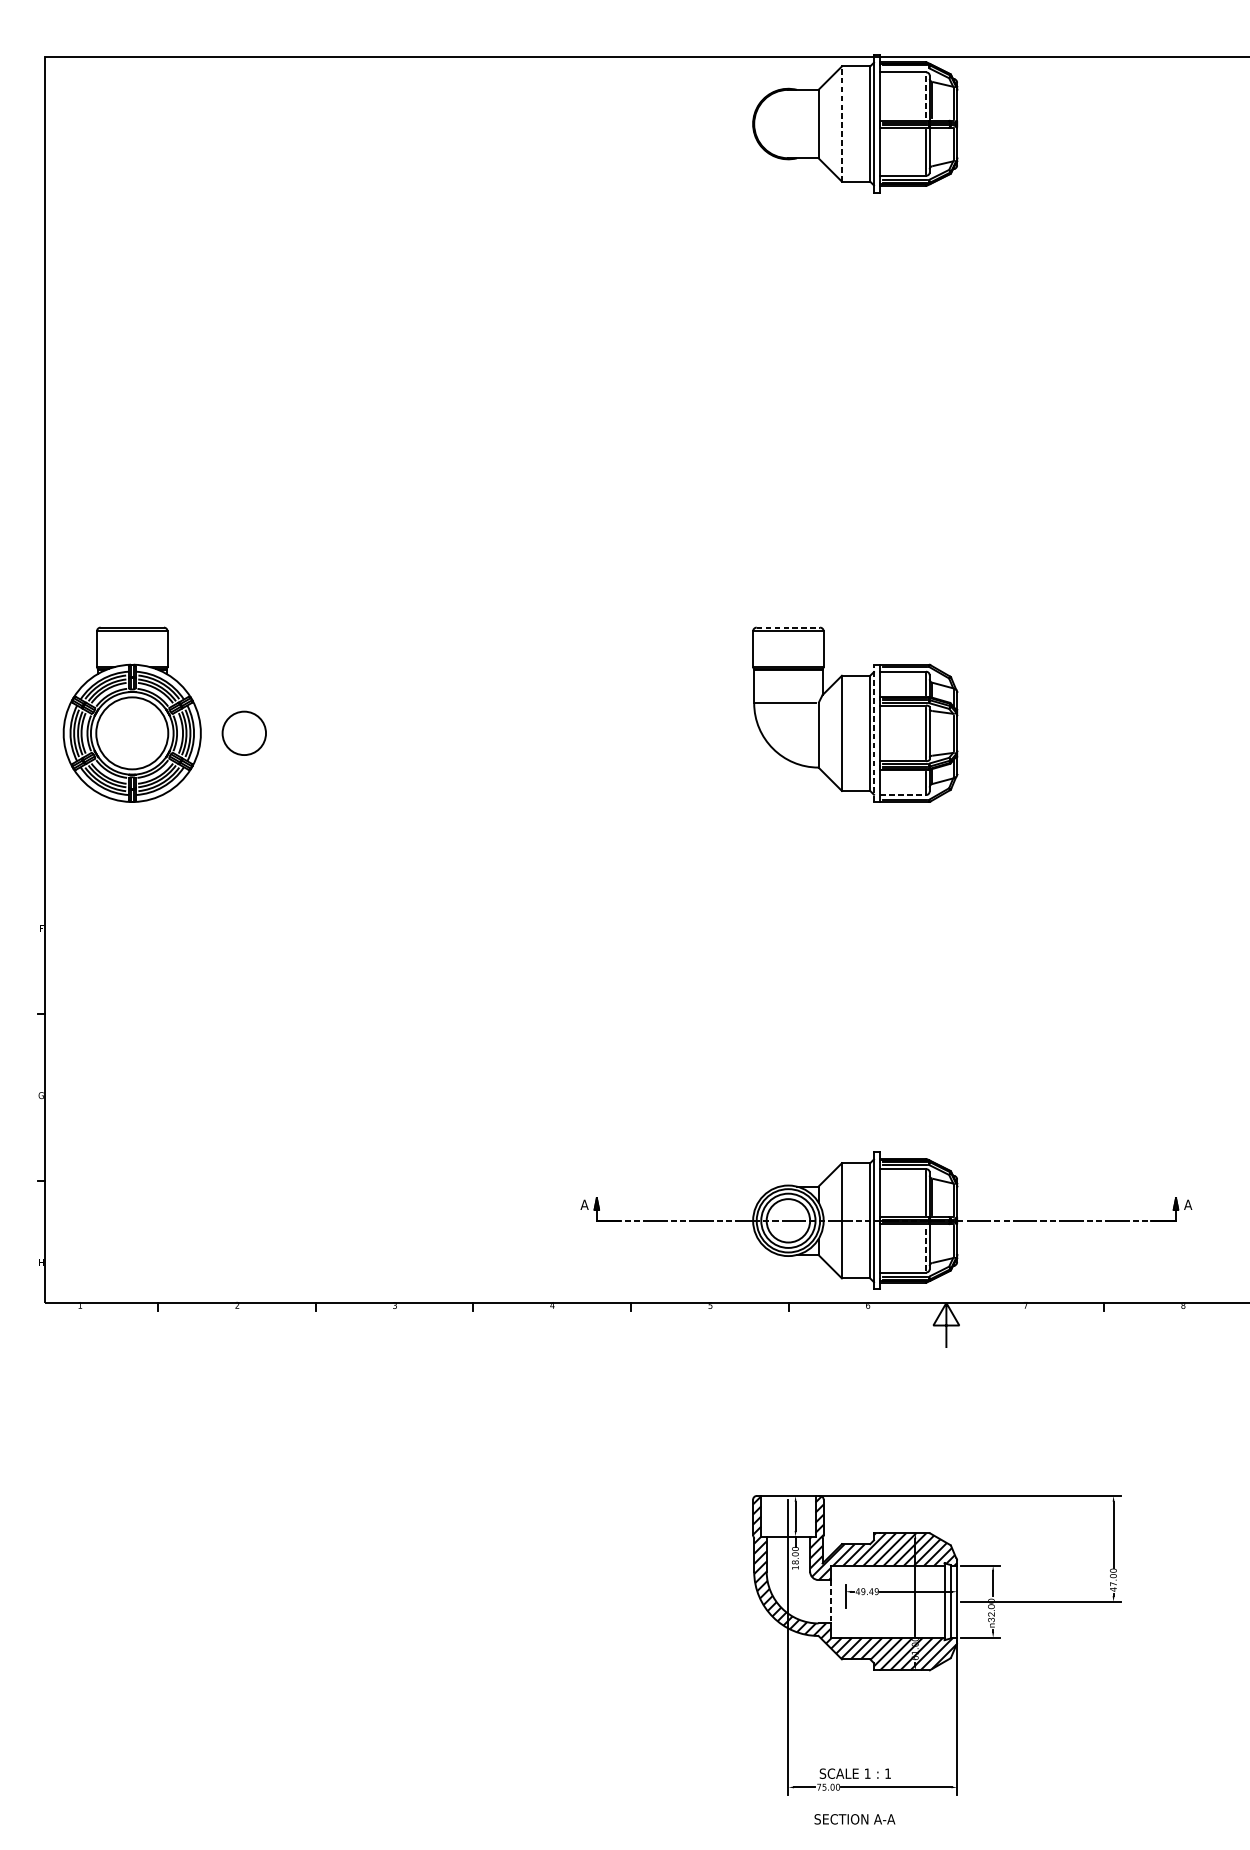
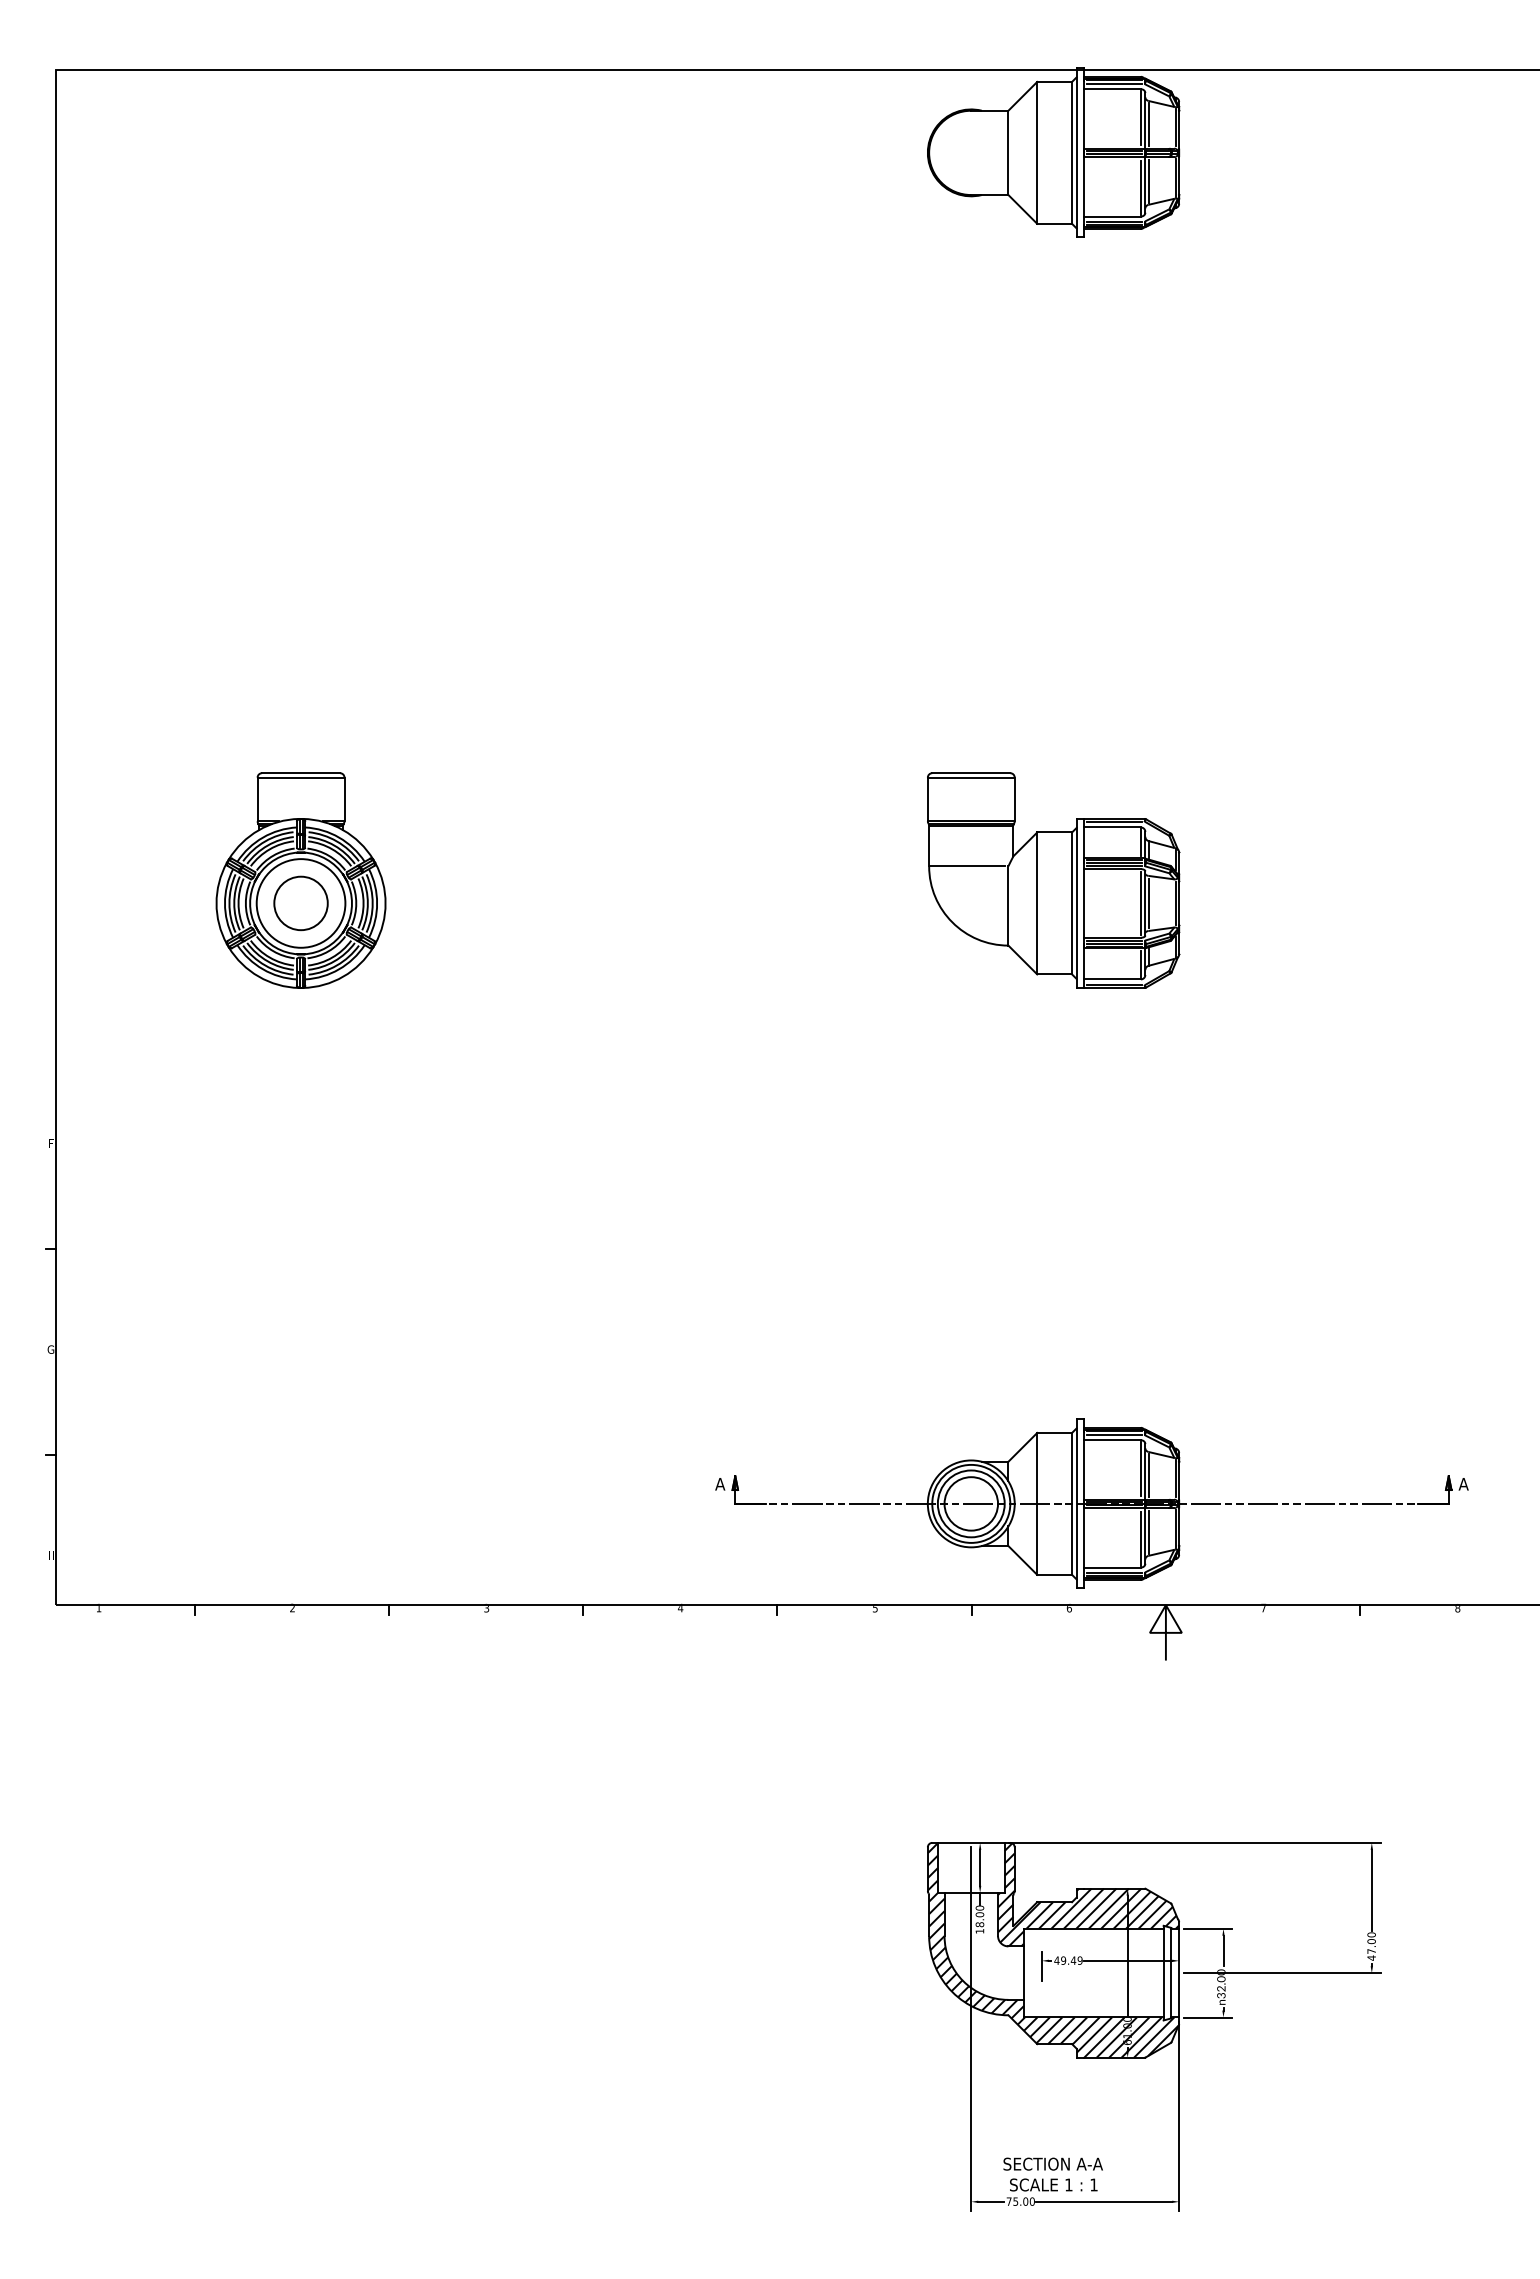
line: (904, 68) -> (1114, 84), added
line: (925, 96) -> (1140, 118), dashed -> solid
line: (842, 123) -> (1037, 152), dashed -> solid
line: (932, 147) -> (1148, 181), added
line: (788, 627) -> (971, 773), dashed -> solid
part: (131, 714) -> (300, 880), moved
line: (873, 733) -> (1076, 903), dashed -> solid
line: (932, 733) -> (1148, 903), added
line: (903, 795) -> (1113, 979), dashed -> solid
line: (932, 1244) -> (1148, 1532), added
line: (925, 1248) -> (1140, 1538), dashed -> solid
line: (830, 1602) -> (1023, 1973), dashed -> solid
text: (854, 1818) -> (1052, 2163), moved

